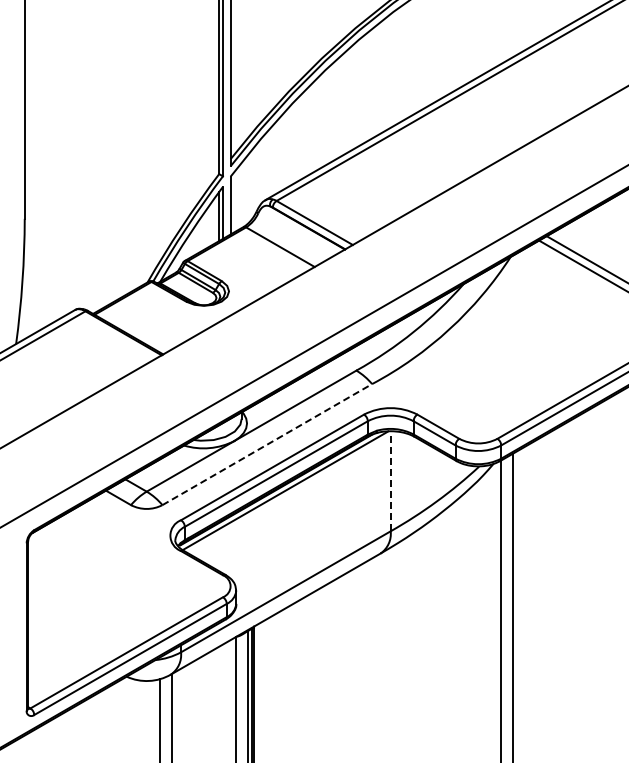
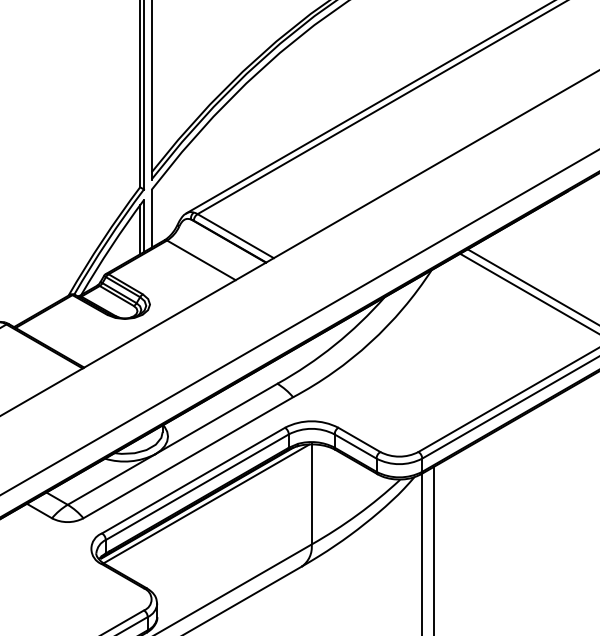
line: (267, 444) -> (188, 457), dashed -> solid
line: (390, 480) -> (311, 493), dashed -> solid

